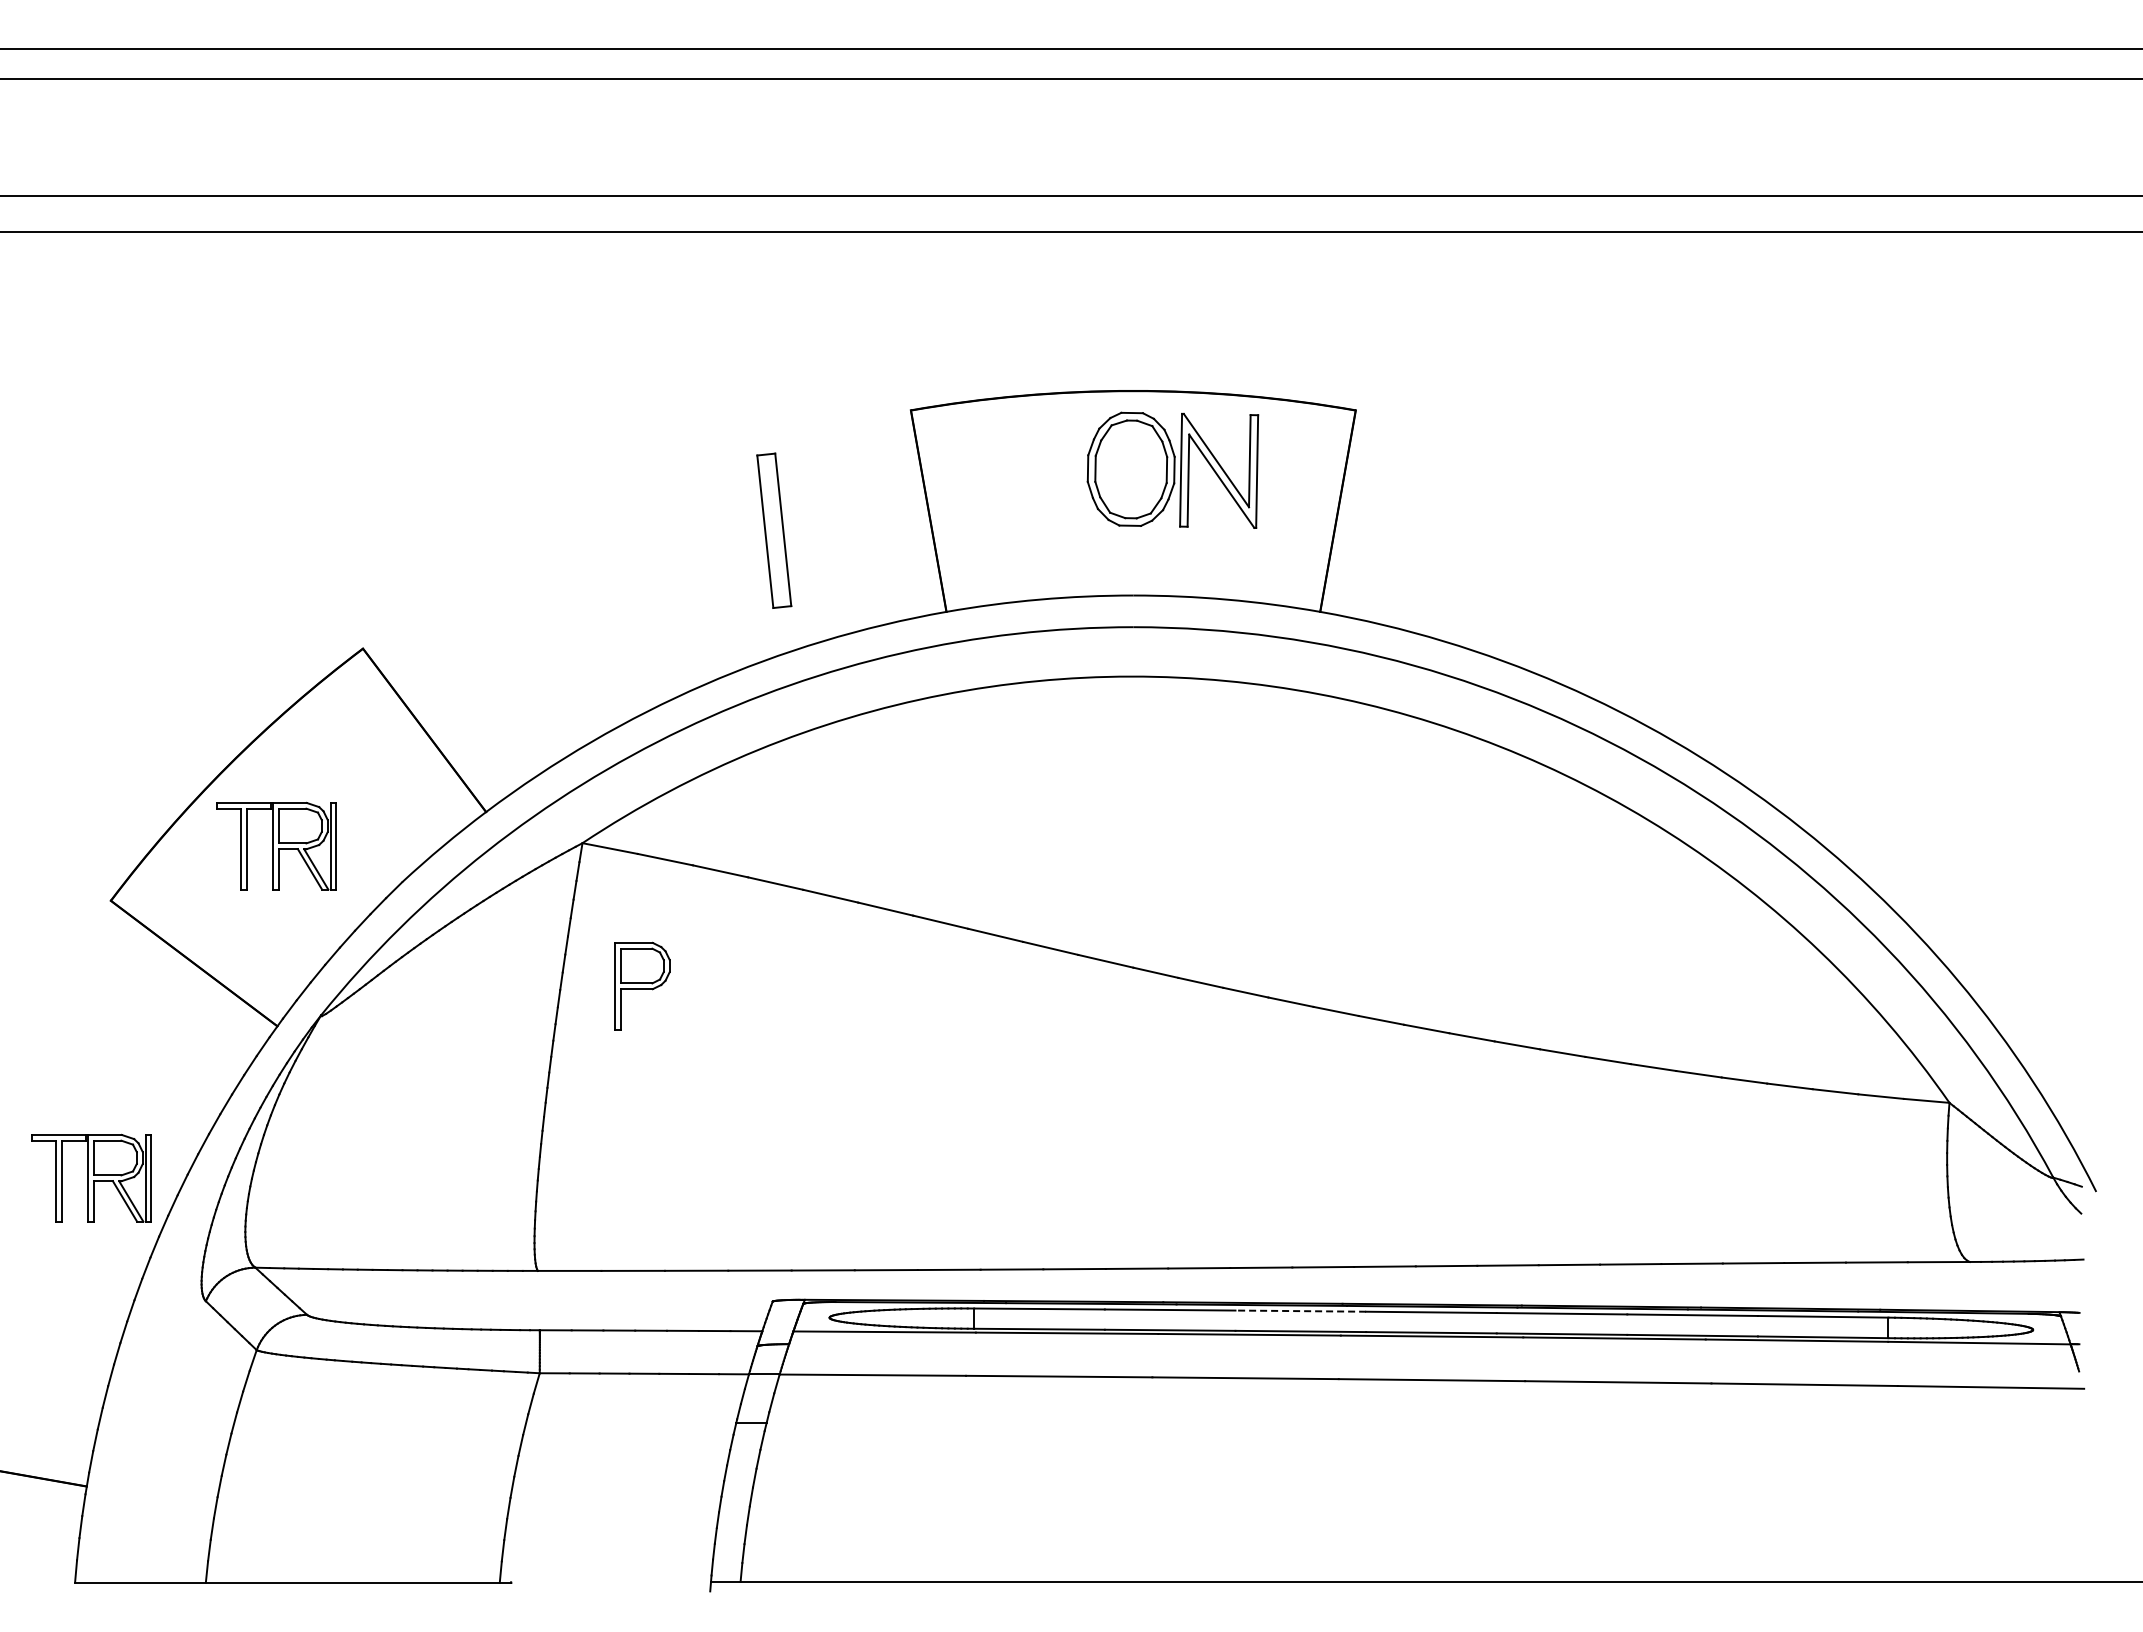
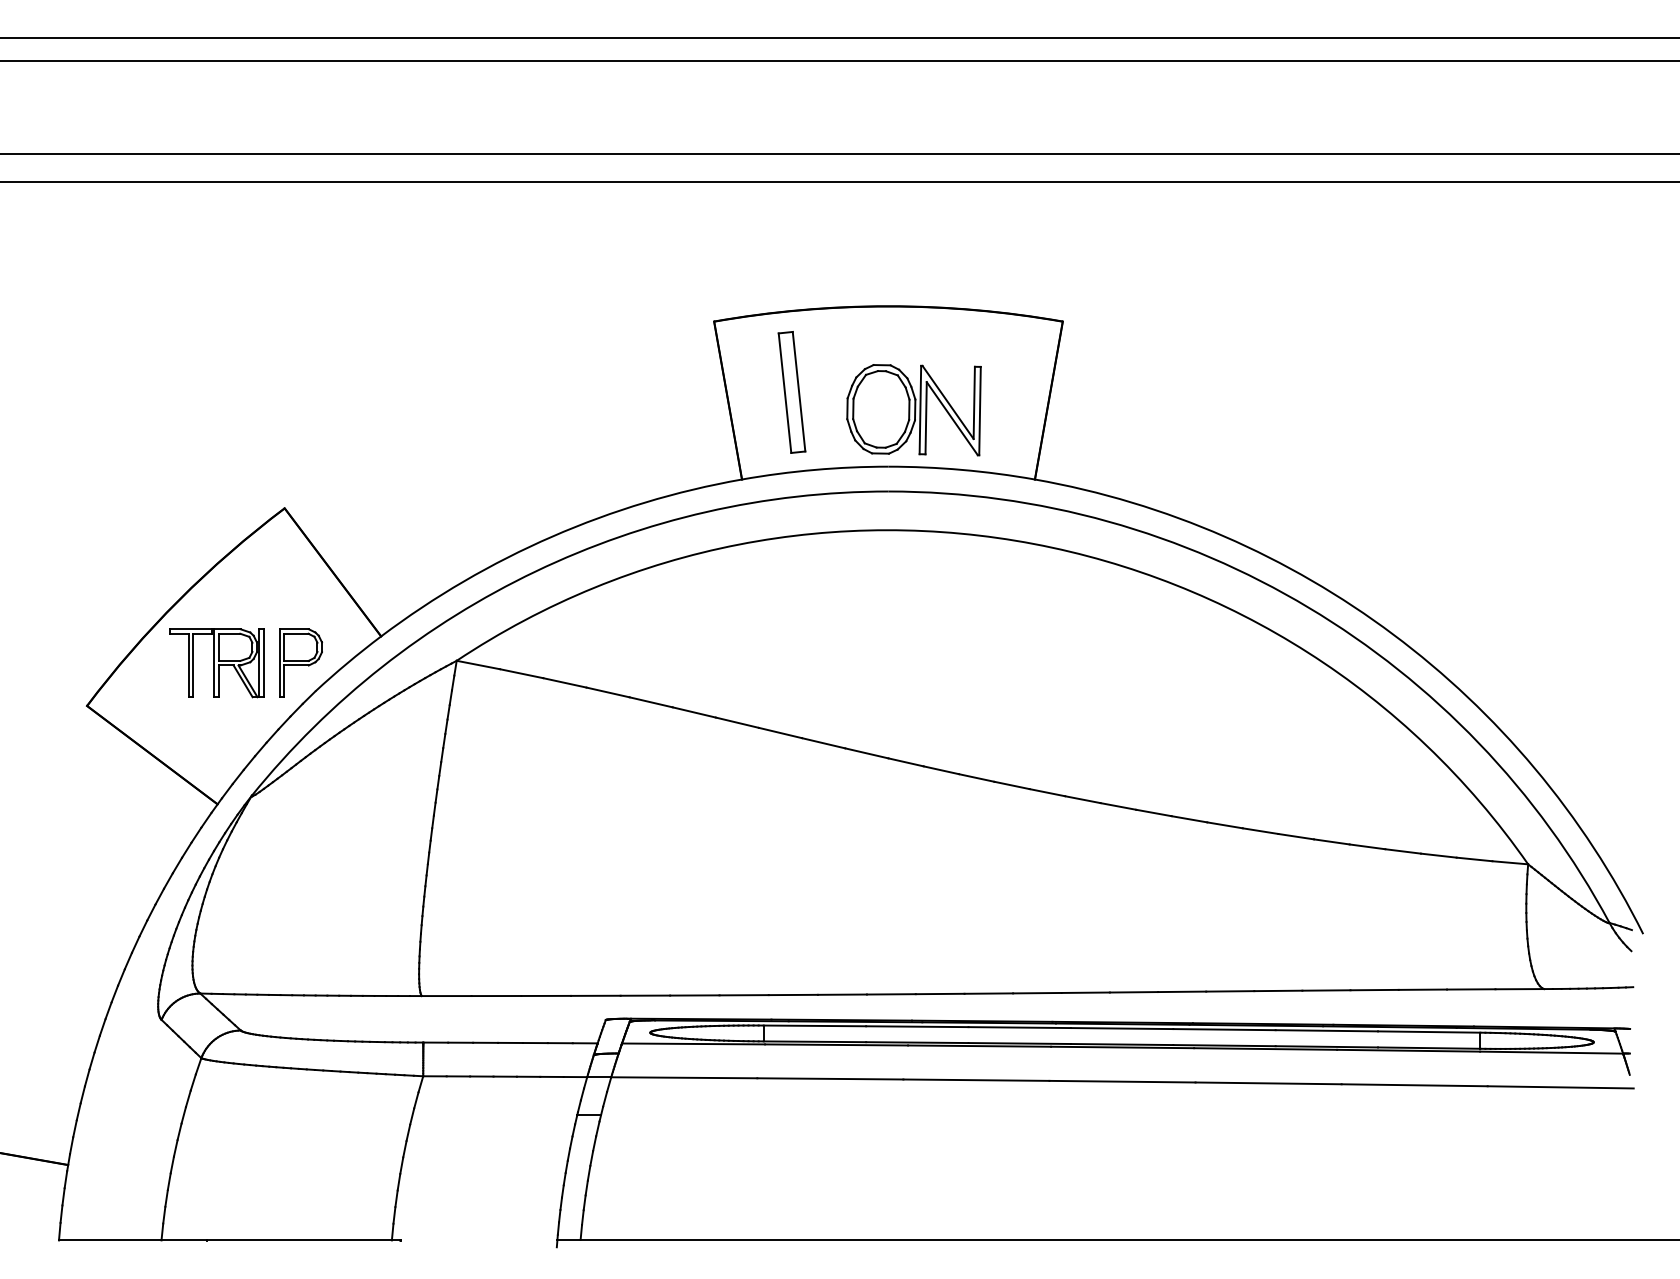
part: (1172, 469) -> (913, 409), moved
part: (774, 530) -> (792, 392), moved
part: (642, 985) -> (300, 662), moved
part: (91, 1177) -> (71, 922), removed
line: (1300, 1311) -> (1019, 1027), dashed -> solid

